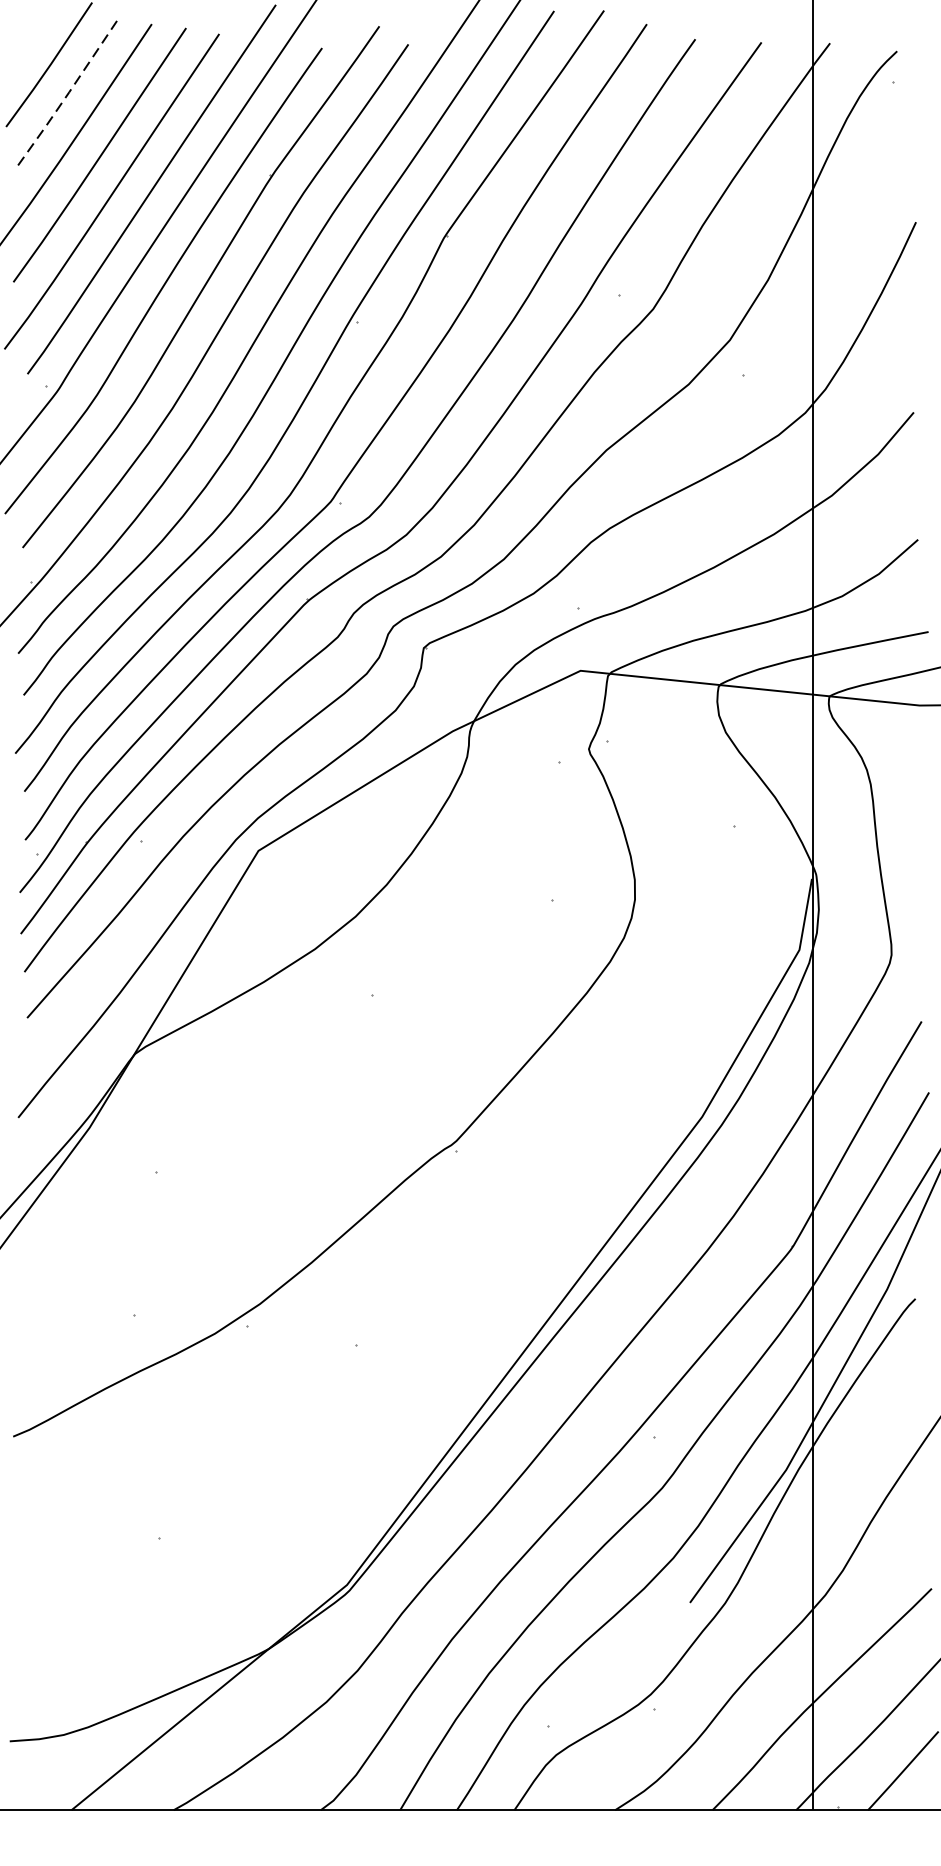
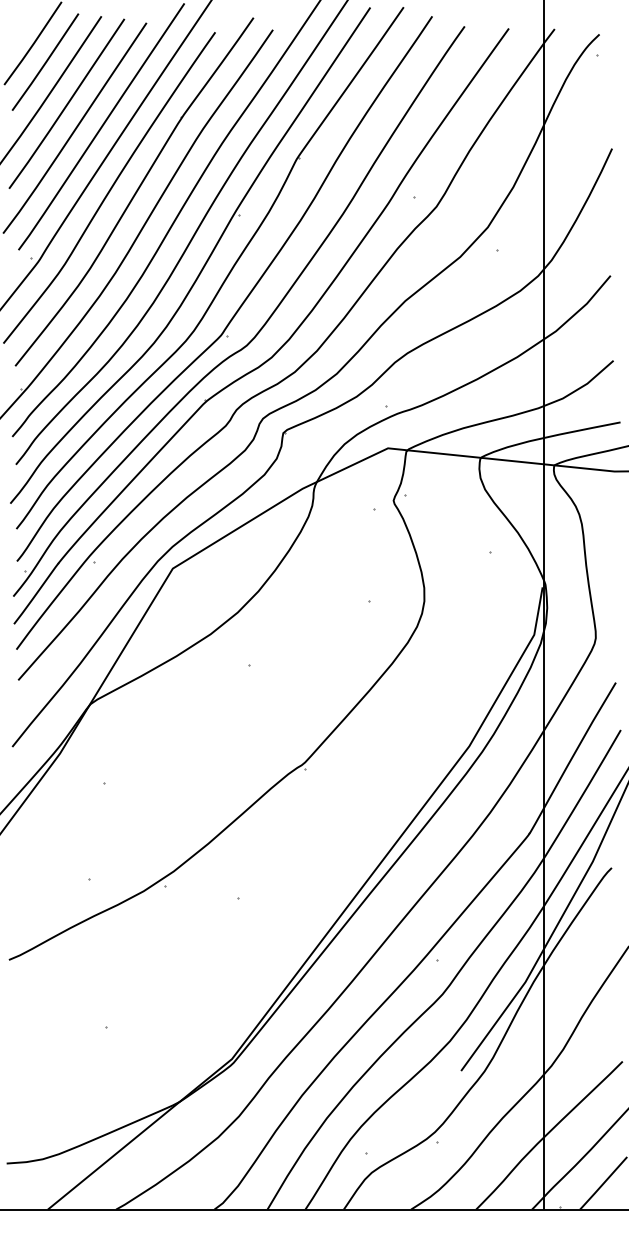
line: (67, 93) -> (45, 62), dashed -> solid

